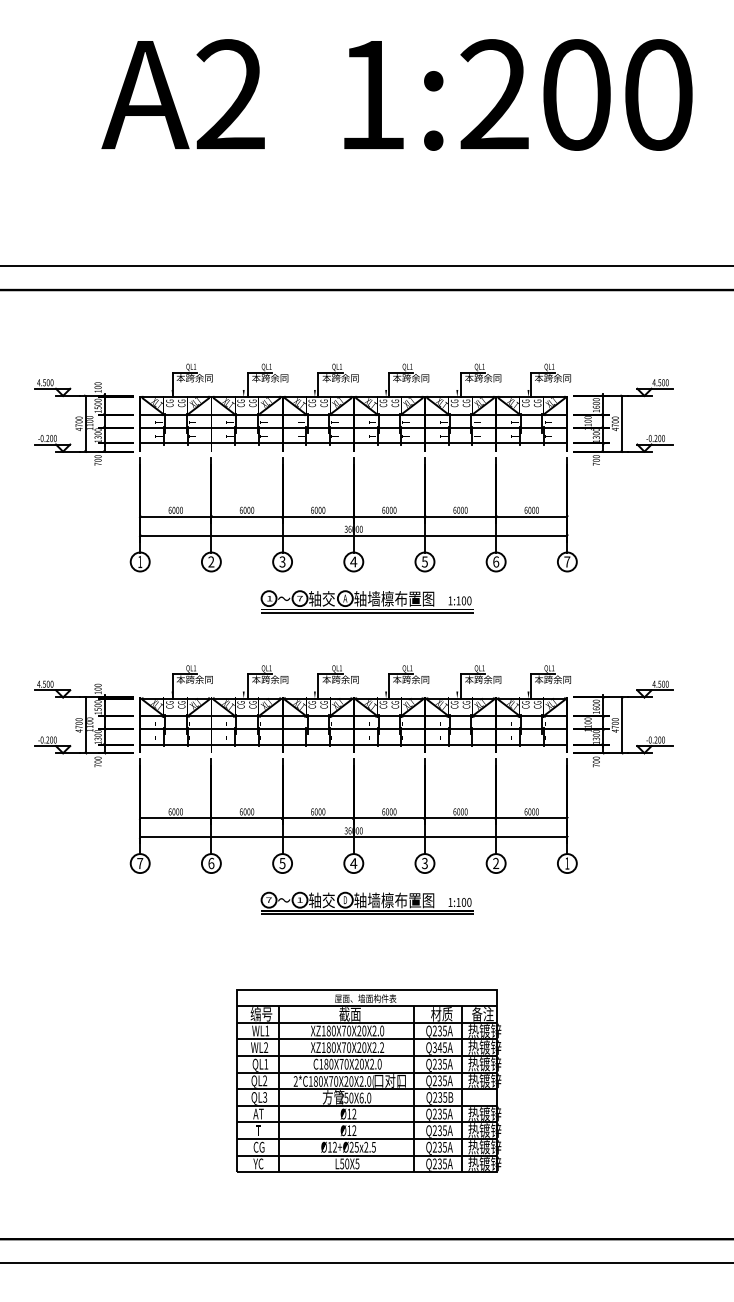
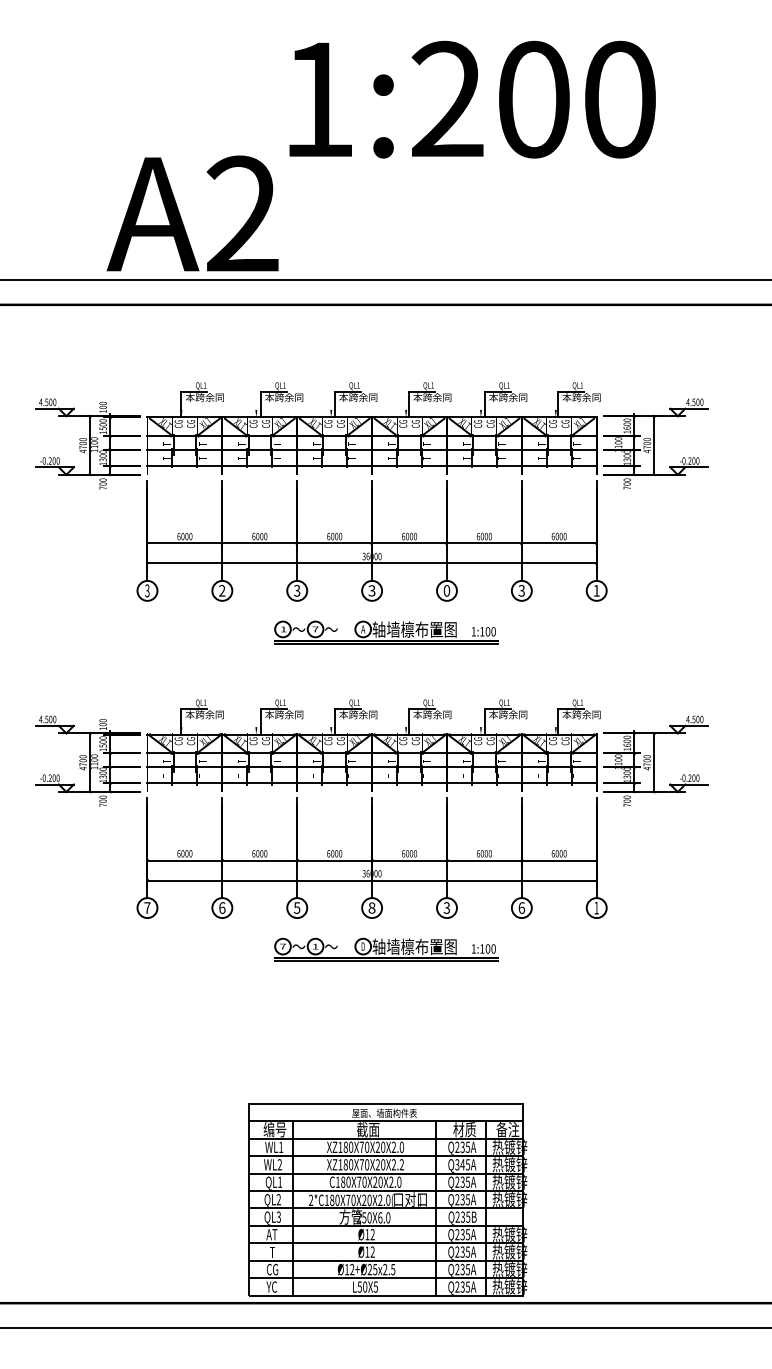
text: (182, 93) -> (191, 212), moved
text: (518, 94) -> (472, 99), moved
text: (140, 561) -> (147, 590), 1 -> 3
text: (353, 561) -> (371, 590), 4 -> 3
text: (424, 561) -> (446, 590), 5 -> 0
text: (496, 561) -> (522, 590), 6 -> 3
text: (567, 561) -> (596, 590), 7 -> 1
text: (321, 598) -> (338, 629), 轴交 -> ～
text: (353, 863) -> (371, 908), 4 -> 8
text: (496, 863) -> (522, 908), 2 -> 6
text: (321, 900) -> (338, 946), 轴交 -> ～
part: (368, 1080) -> (387, 1199), moved

